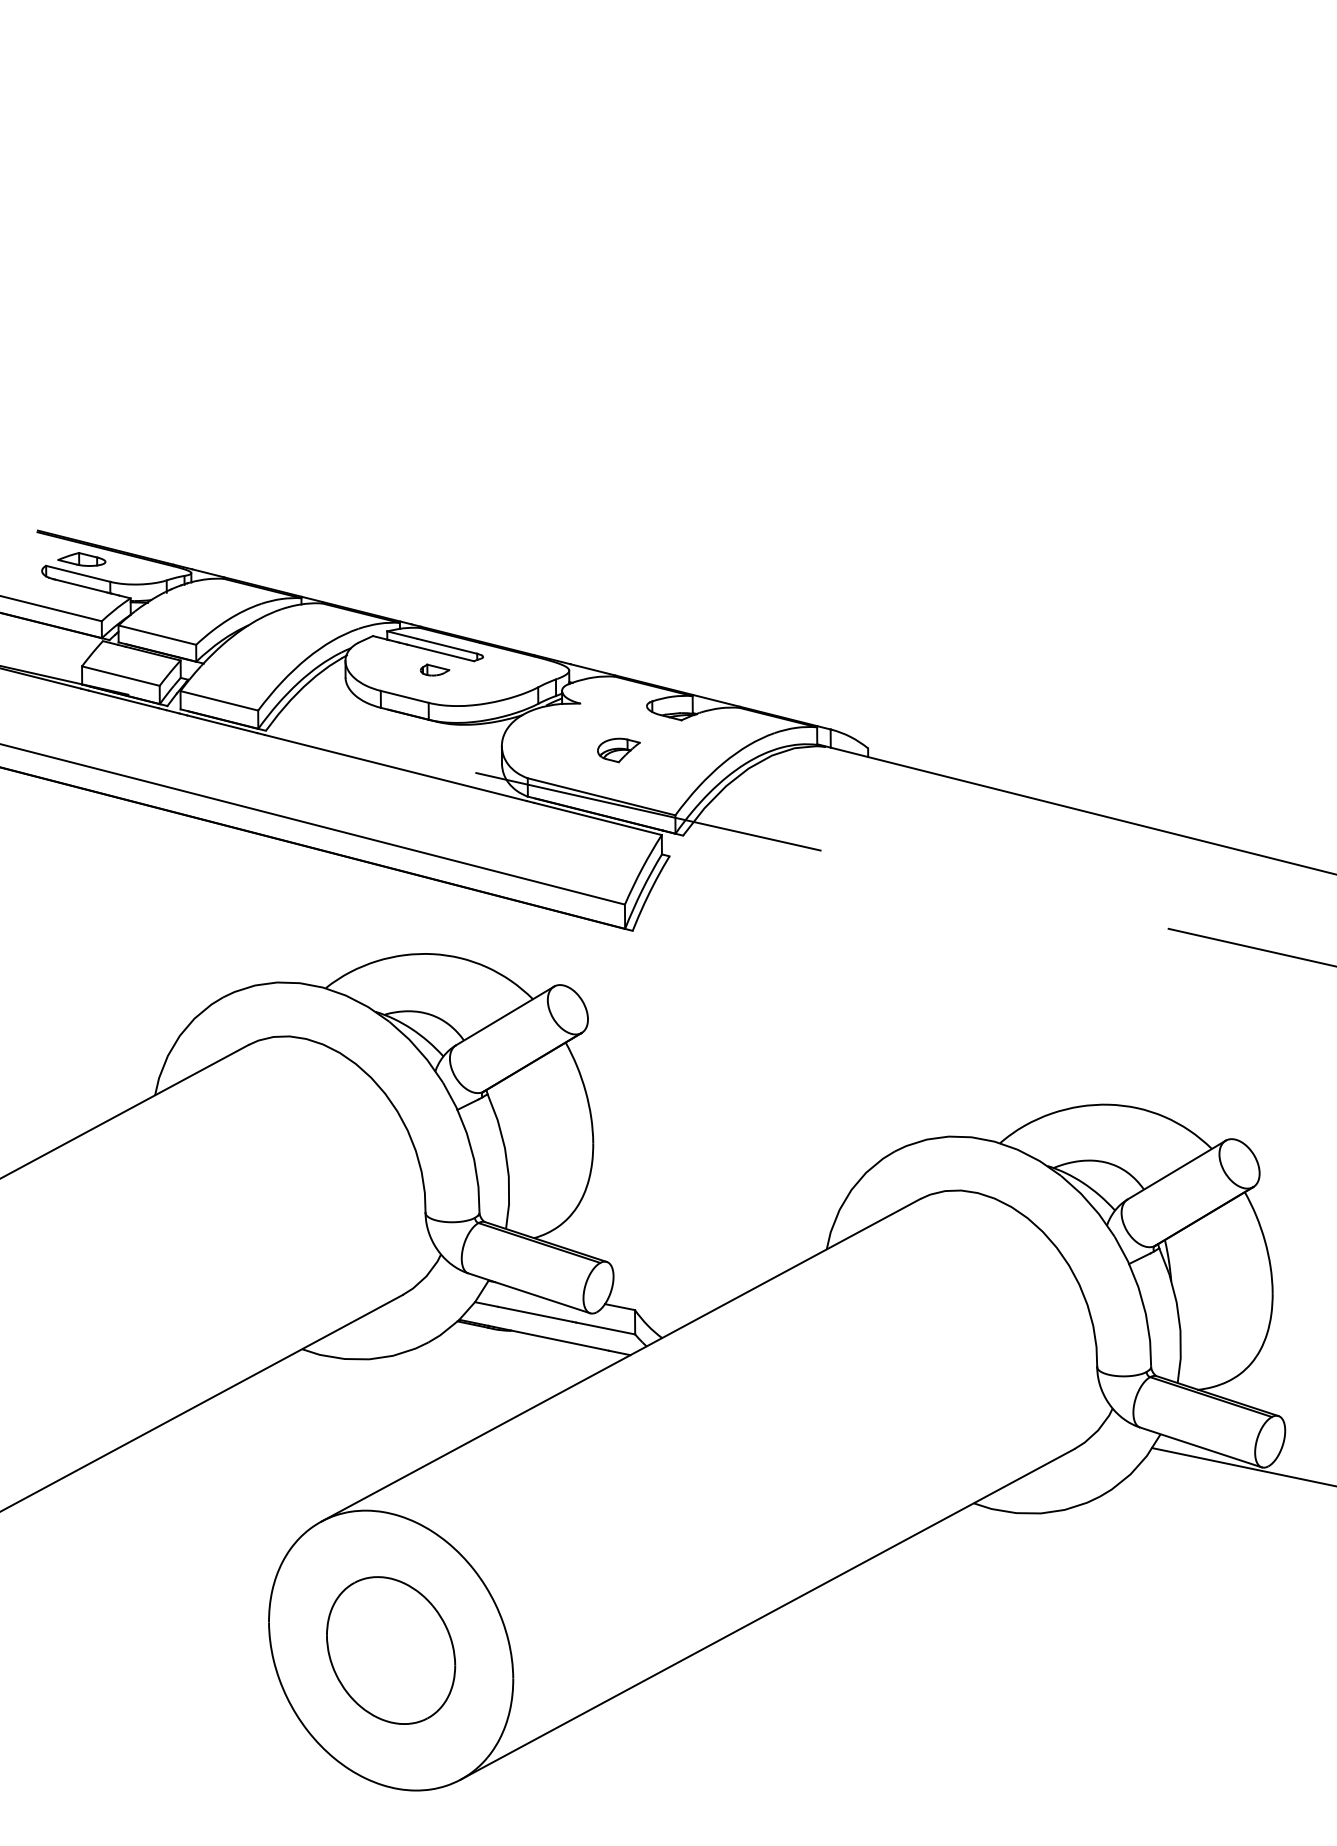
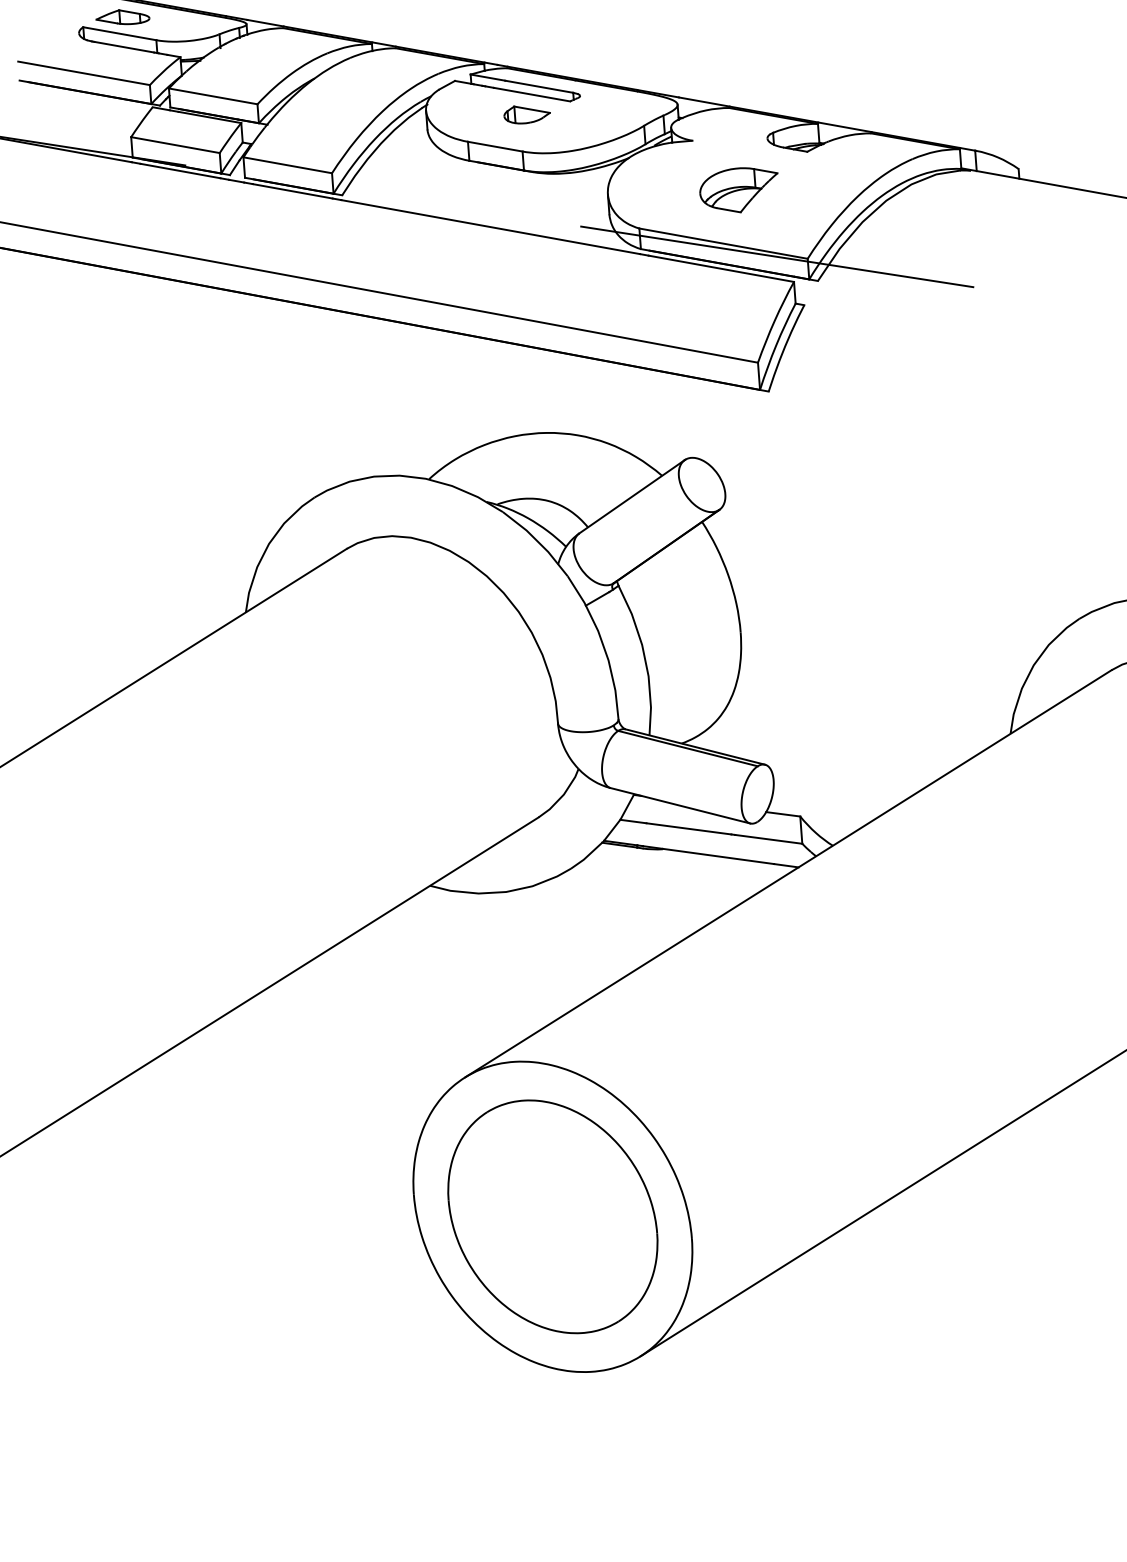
part: (434, 669) -> (526, 113), size x1.43
part: (618, 750) -> (738, 190), size x1.67
part: (390, 1650) -> (552, 1216), size x1.43

